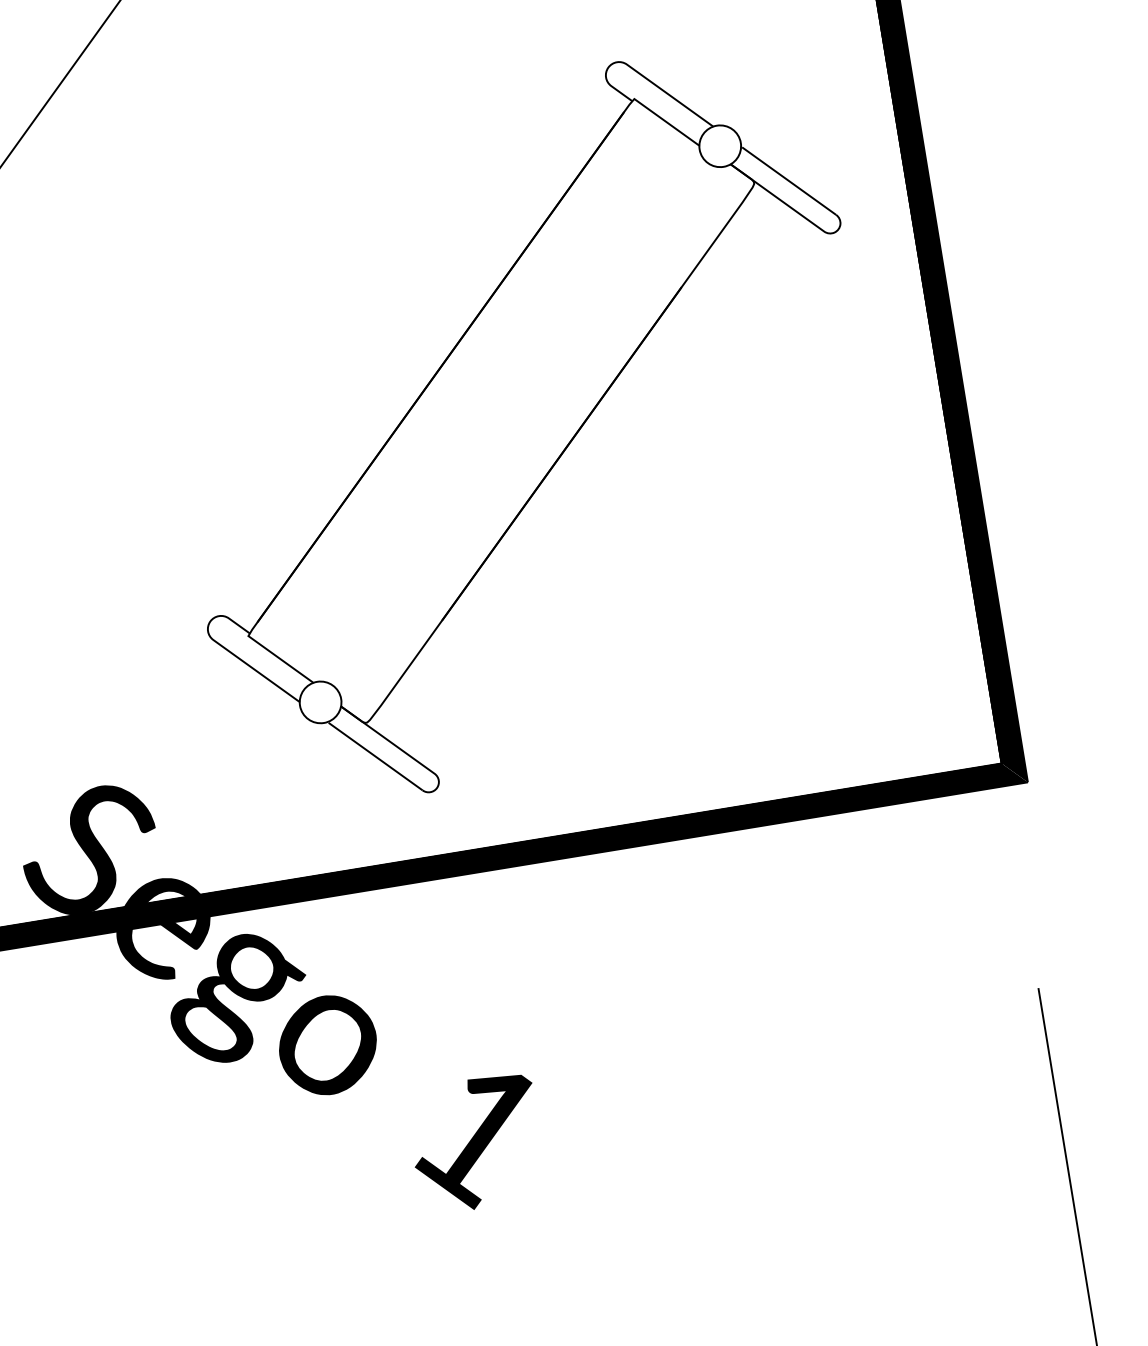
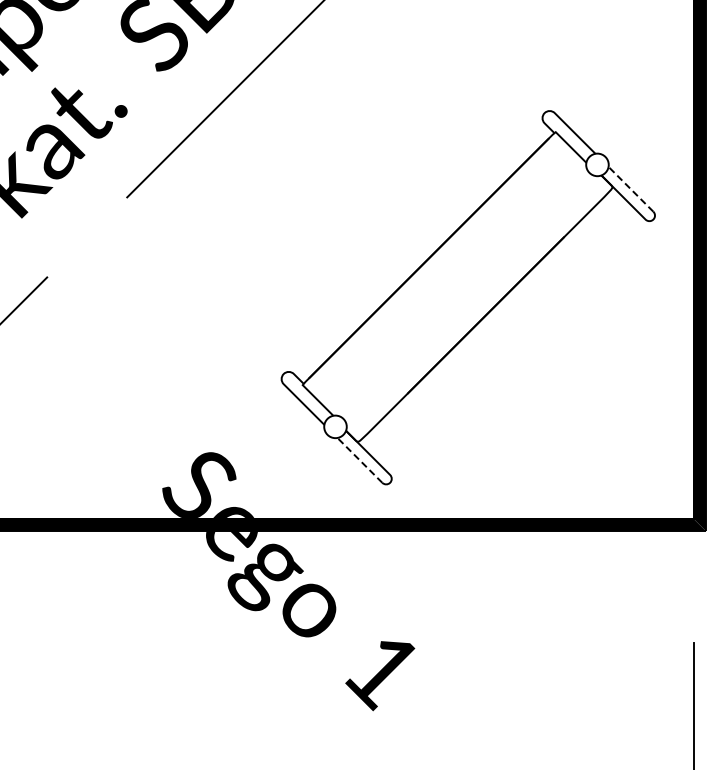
line: (787, 181) -> (630, 189), solid -> dashed
line: (374, 756) -> (359, 460), solid -> dashed

